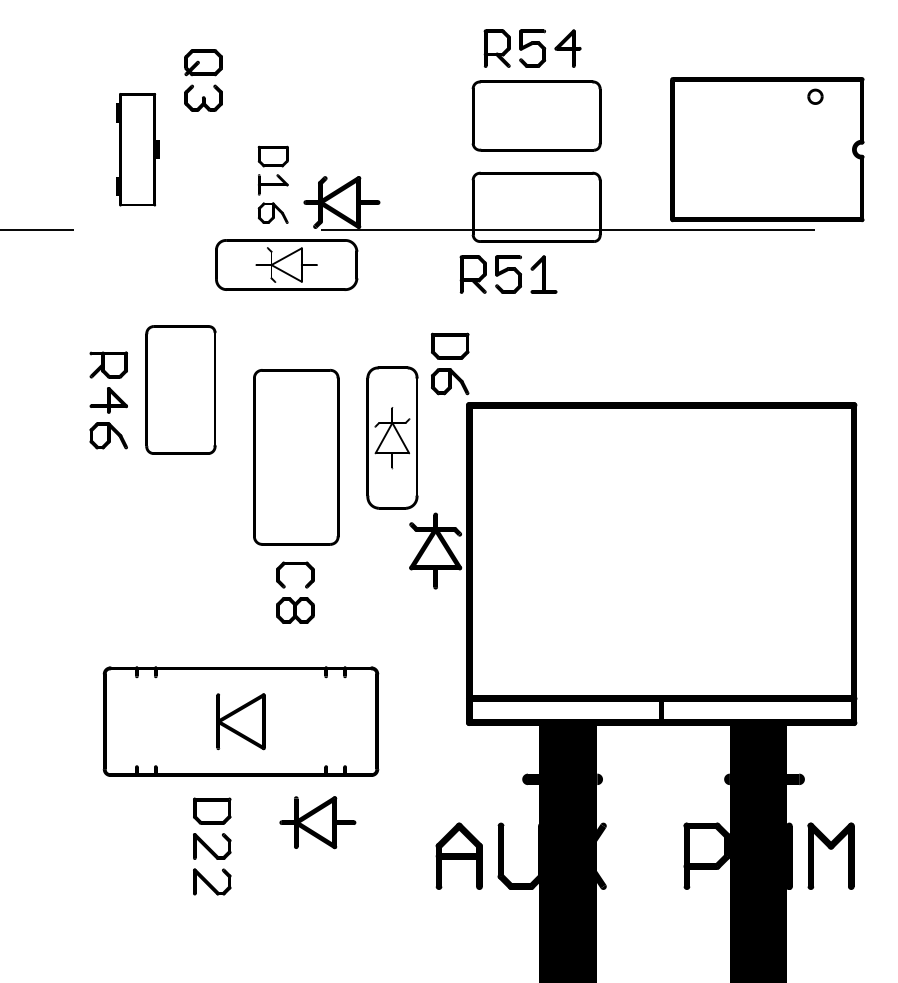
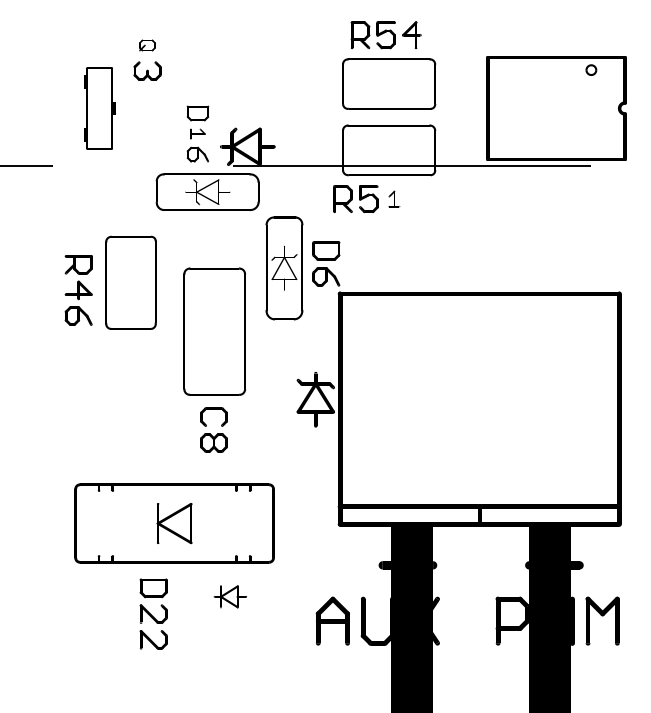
part: (203, 62) -> (147, 45), size x0.6
part: (273, 184) -> (198, 133), size x0.7
part: (543, 274) -> (394, 199), size x0.6
part: (392, 437) -> (284, 267), moved
part: (317, 822) -> (230, 596), size x0.6

